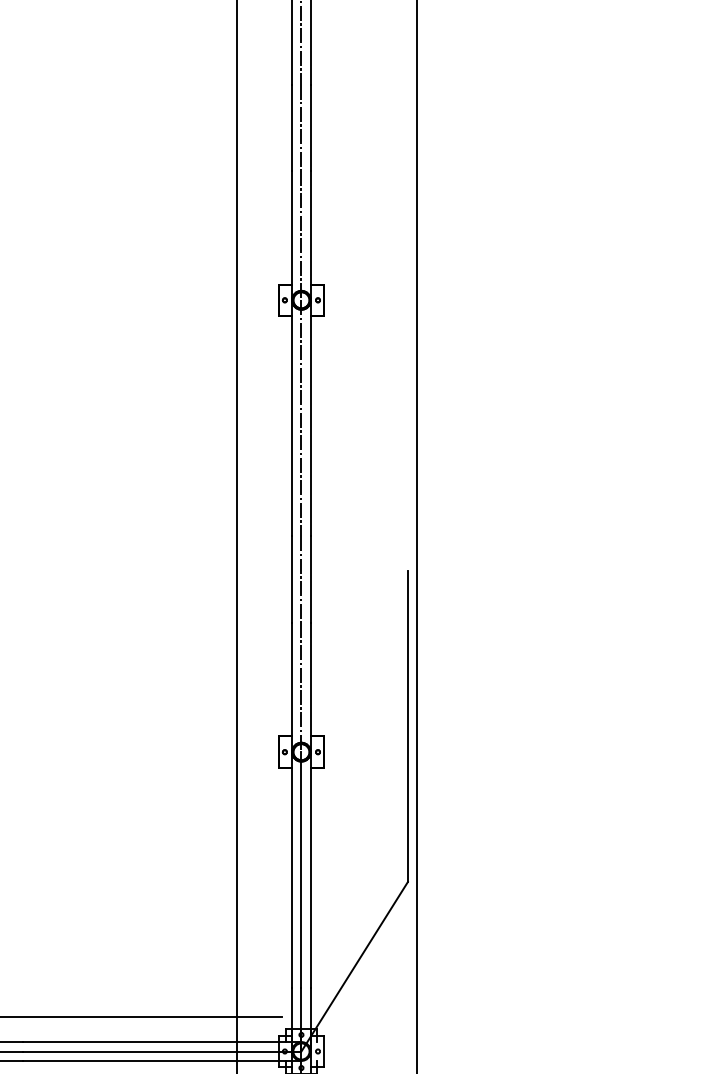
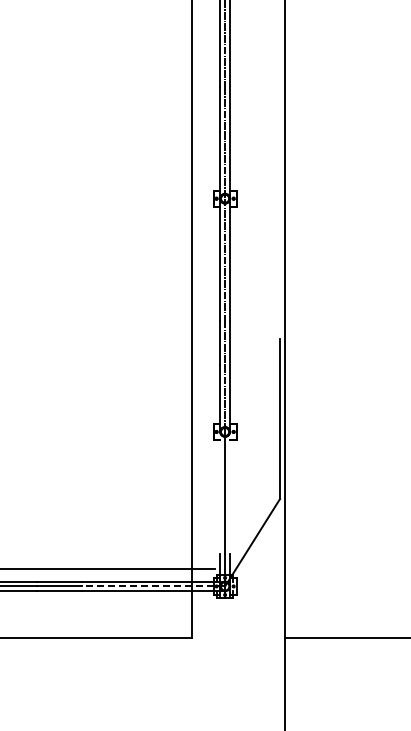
line: (292, 869) -> (220, 492), removed
line: (311, 869) -> (230, 492), removed
line: (162, 1051) -> (153, 586), solid -> dashed

